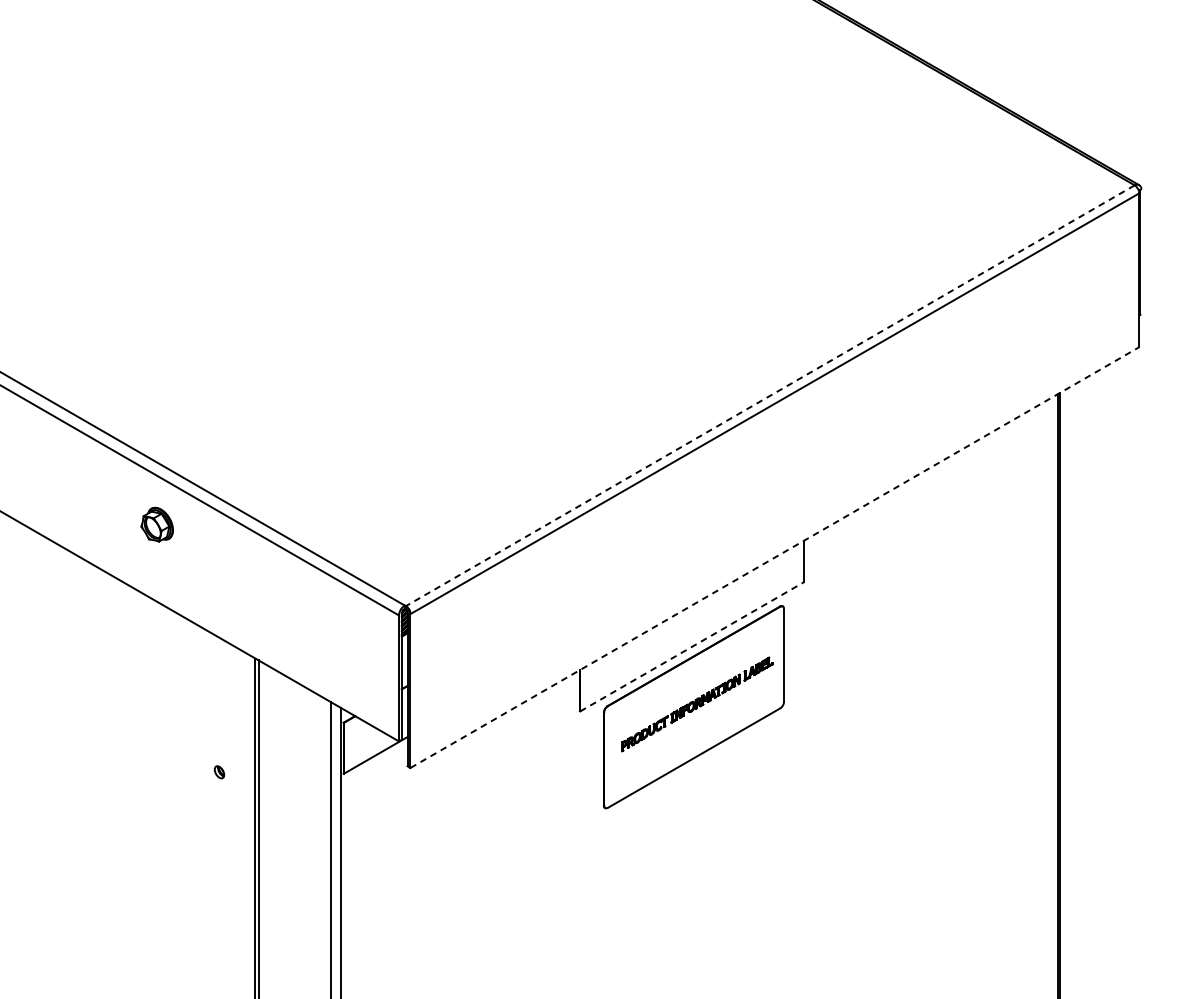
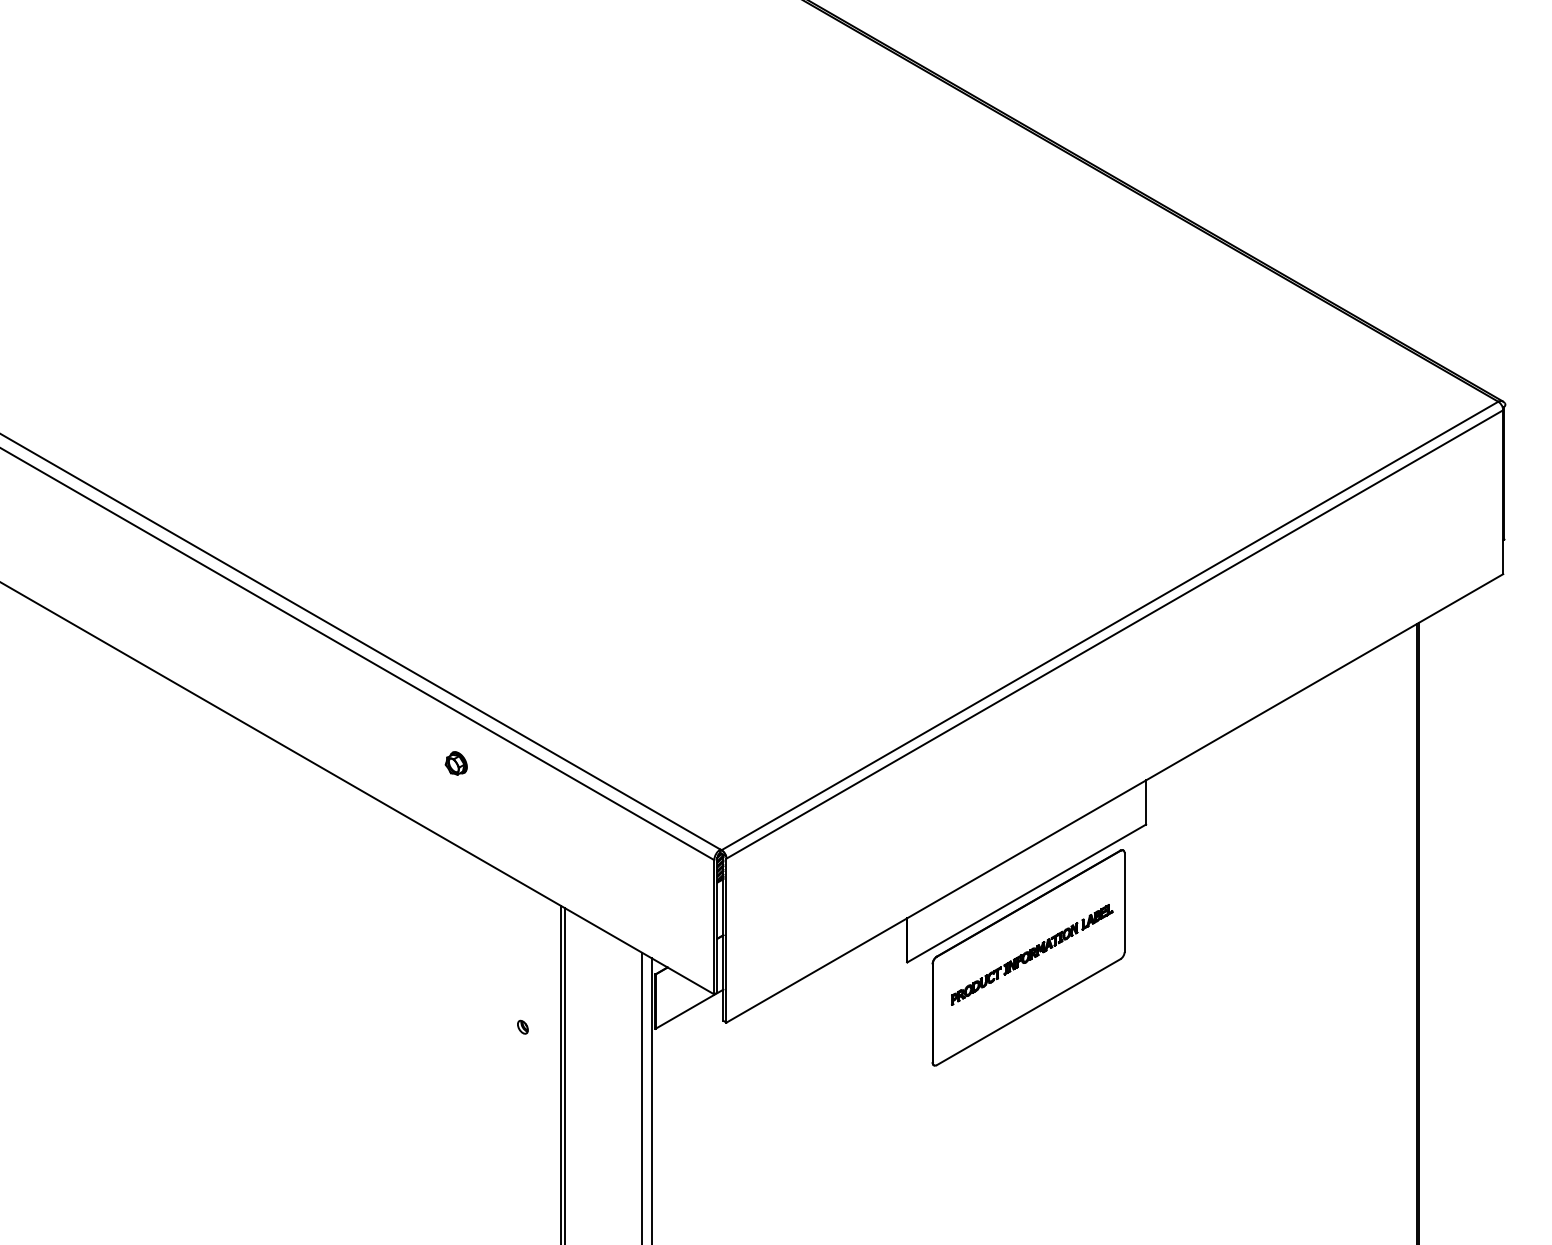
line: (769, 396) -> (1109, 626), dashed -> solid
part: (156, 524) -> (455, 763), size x0.62
line: (775, 557) -> (1115, 798), dashed -> solid
line: (691, 646) -> (1026, 893), dashed -> solid

